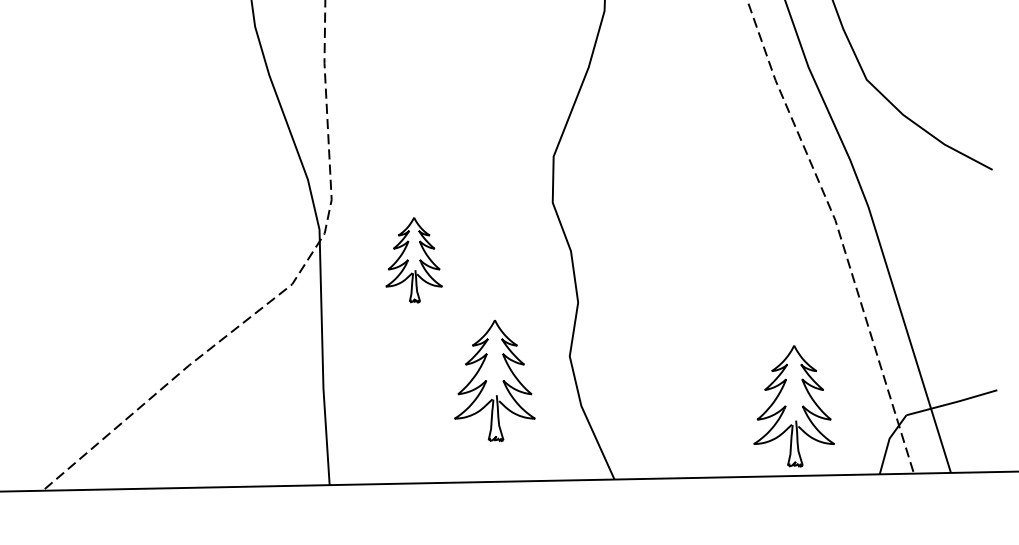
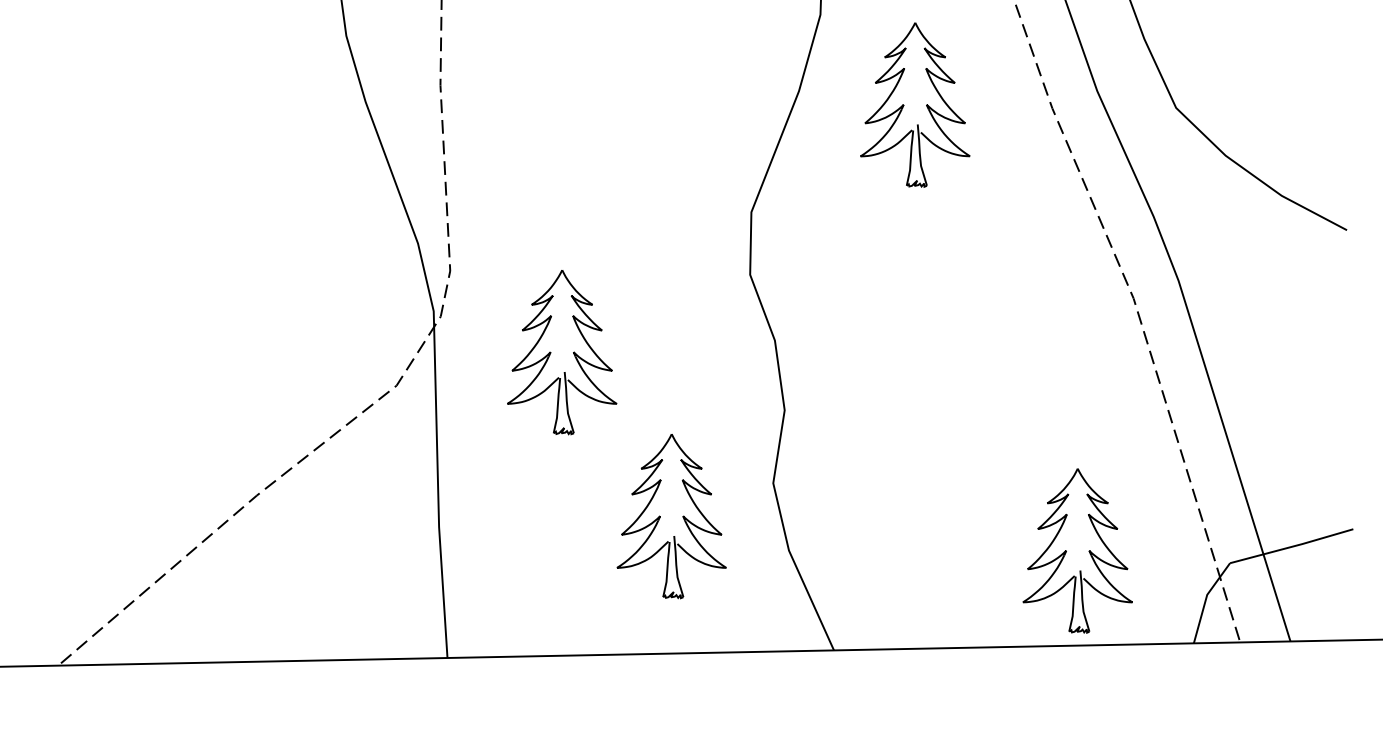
part: (674, 77) -> (915, 104), added
part: (413, 260) -> (561, 353), size x1.43

